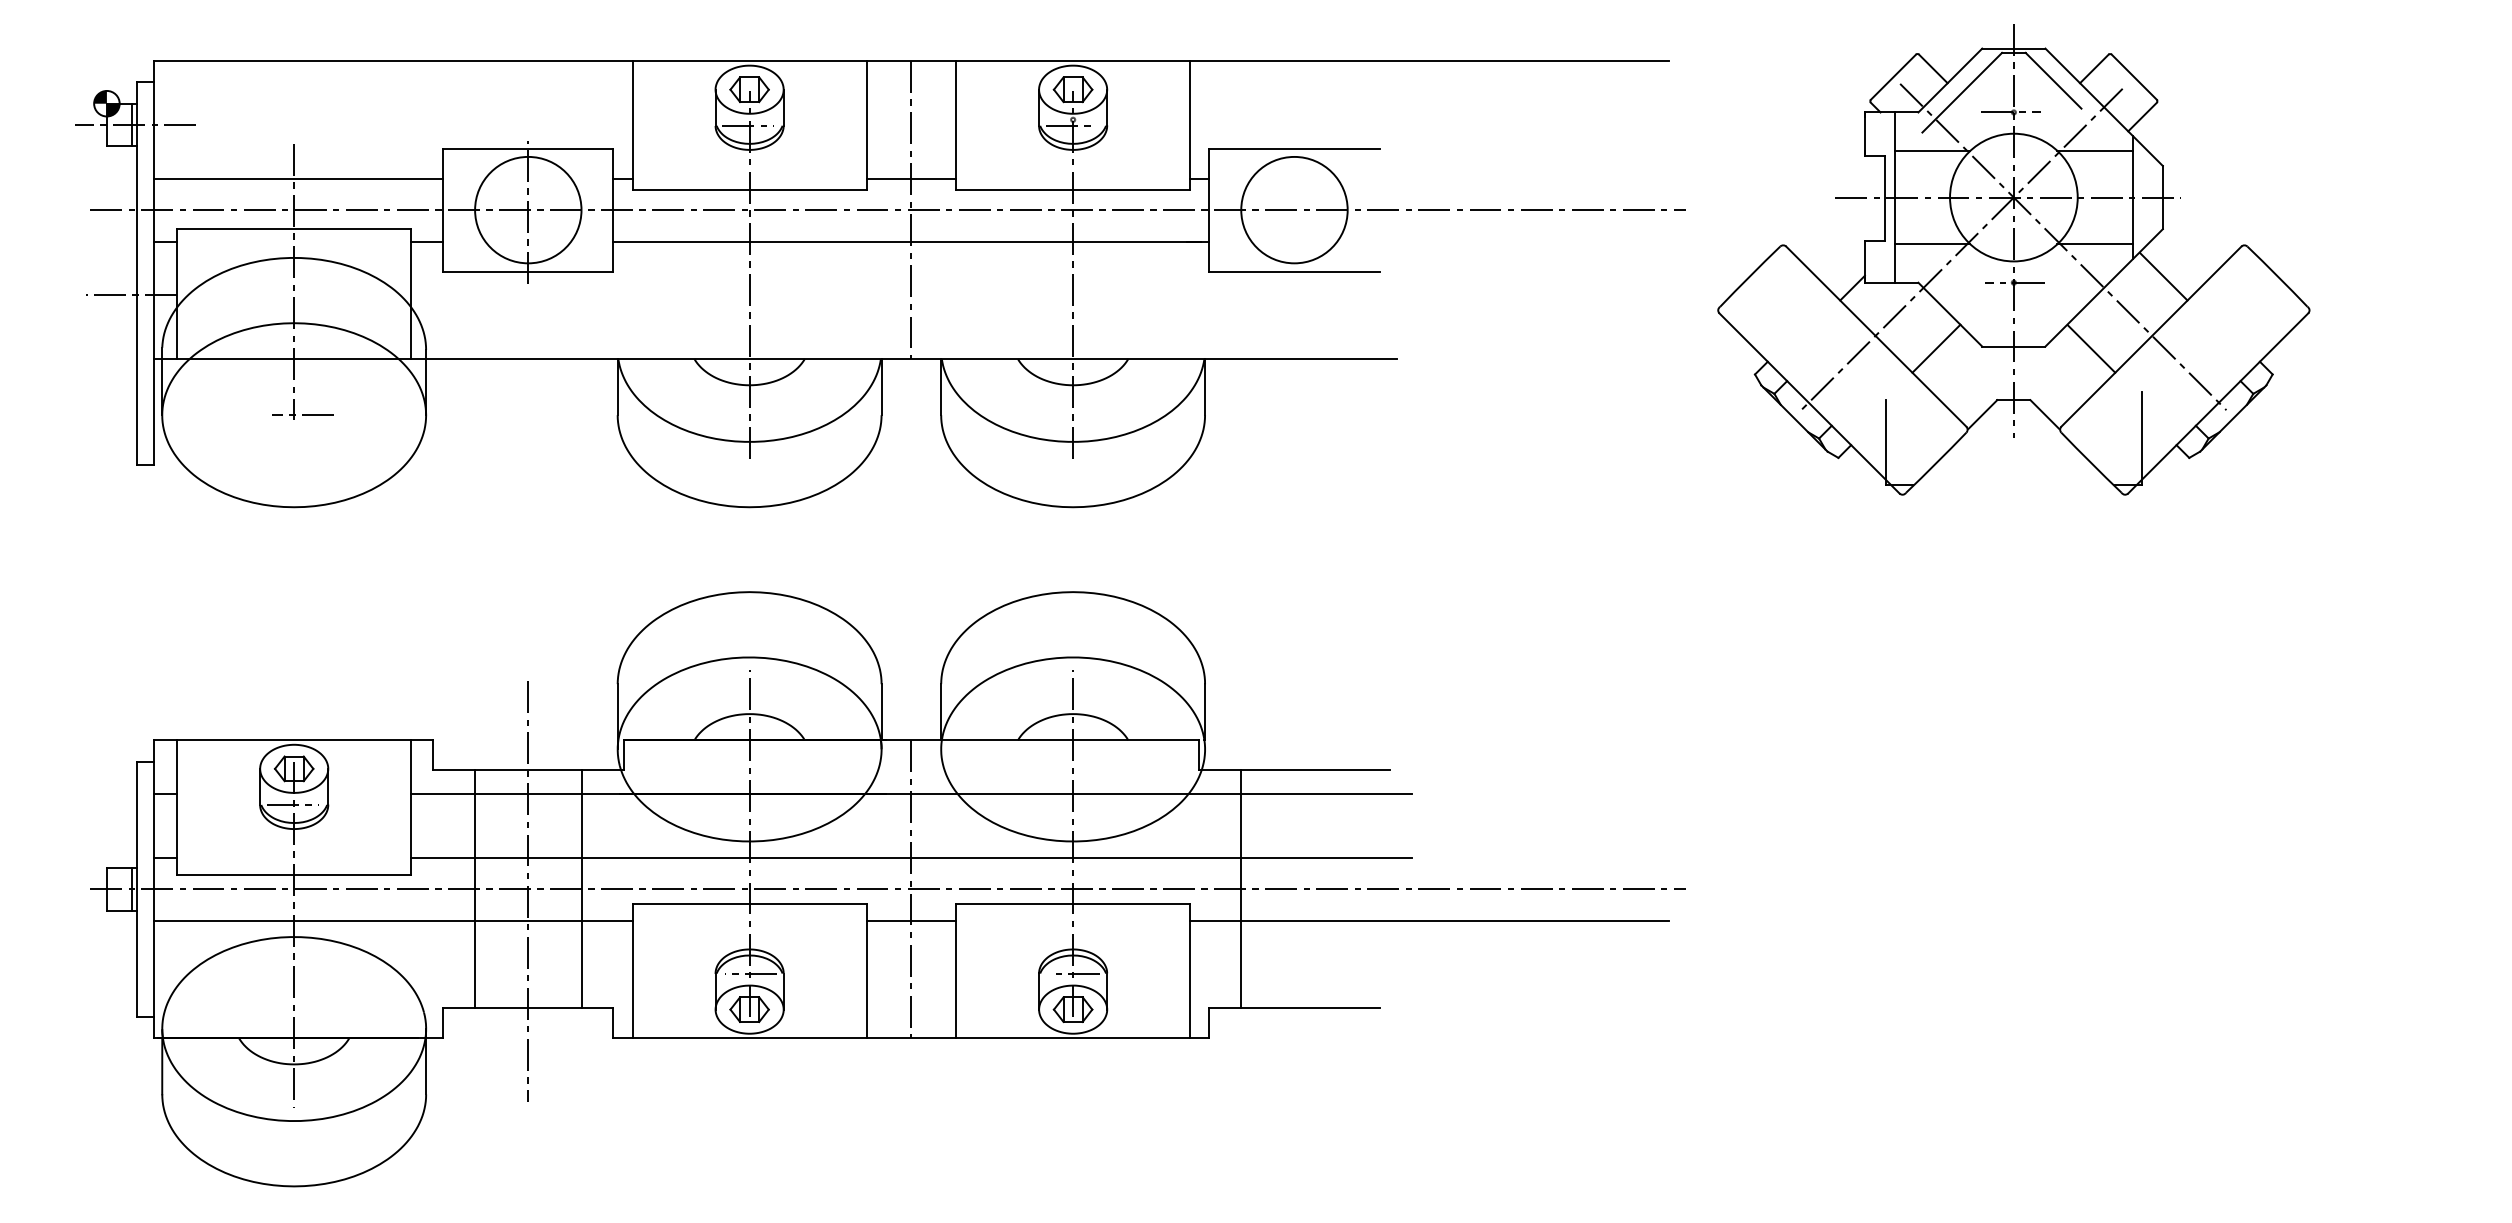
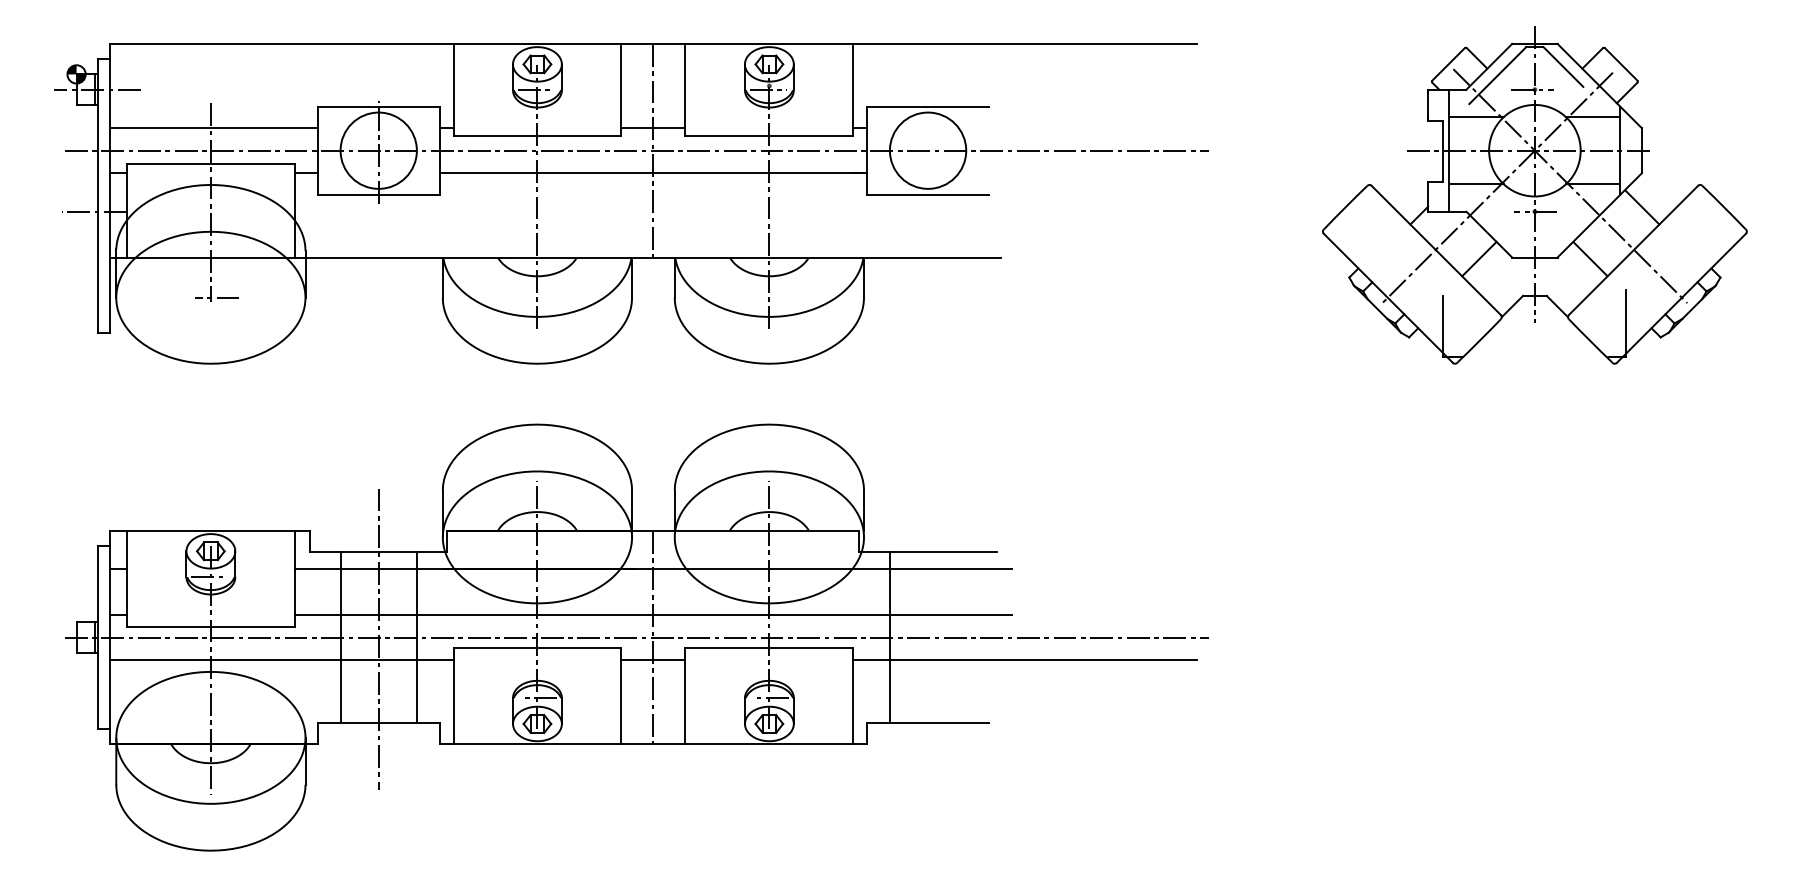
part: (2013, 260) -> (1534, 195), moved

